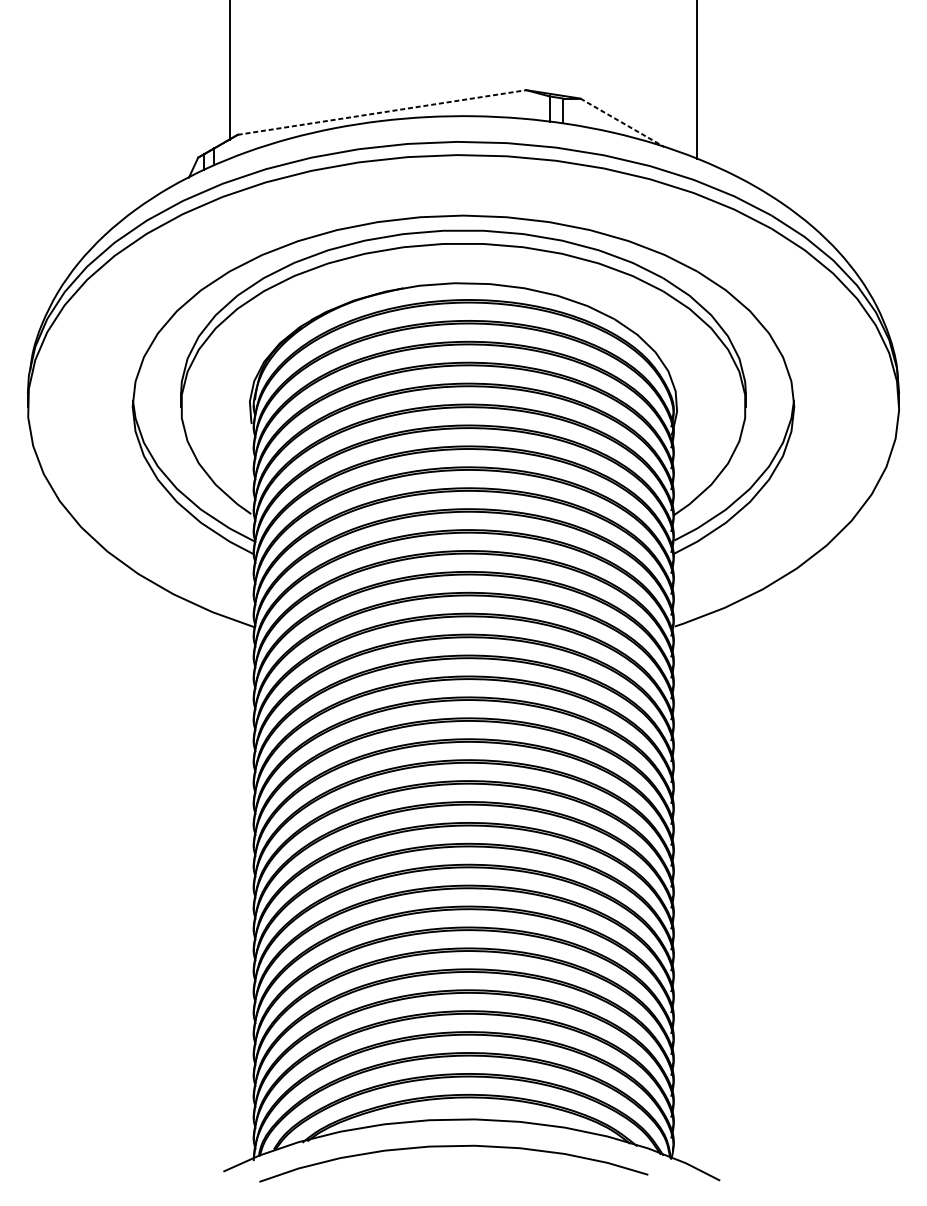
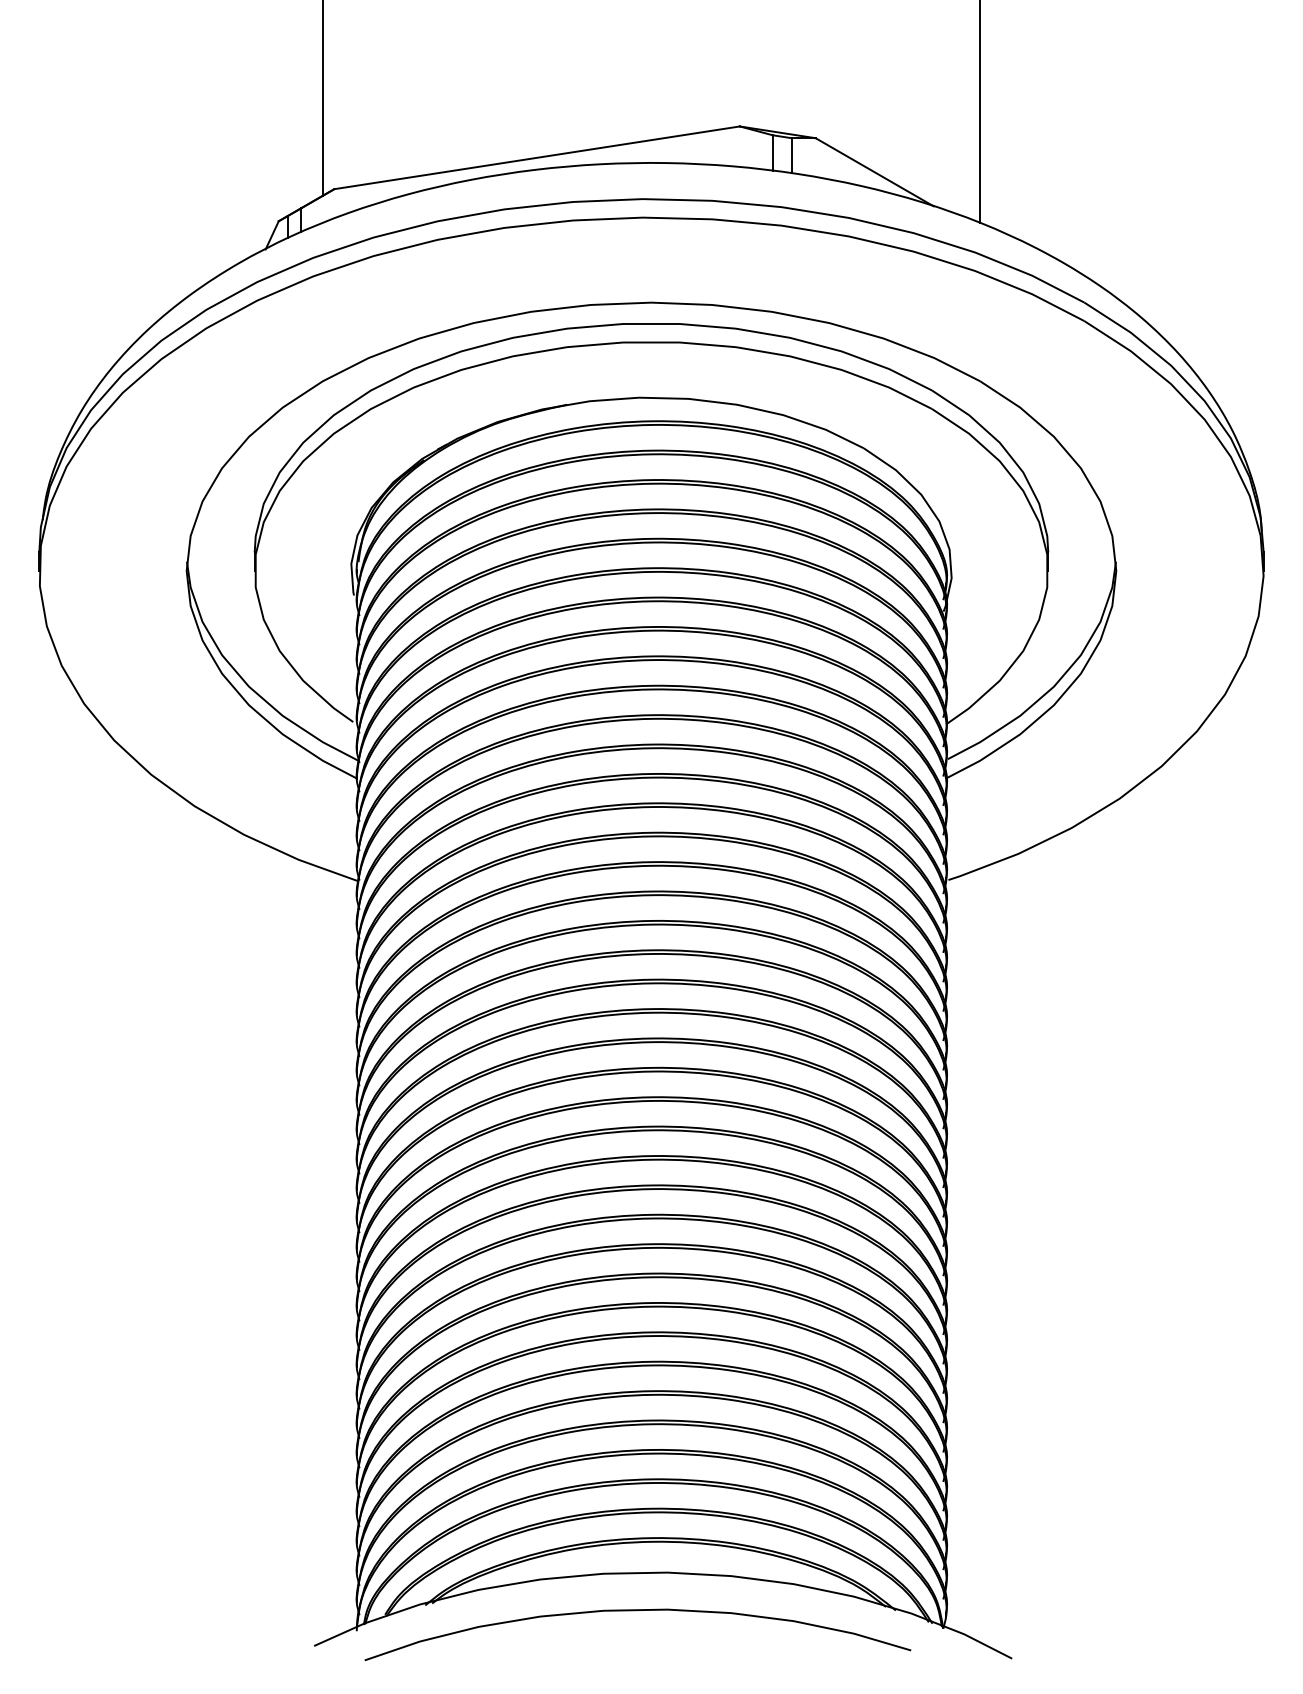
line: (382, 112) -> (537, 157), dashed -> solid
line: (622, 122) -> (875, 172), dashed -> solid

